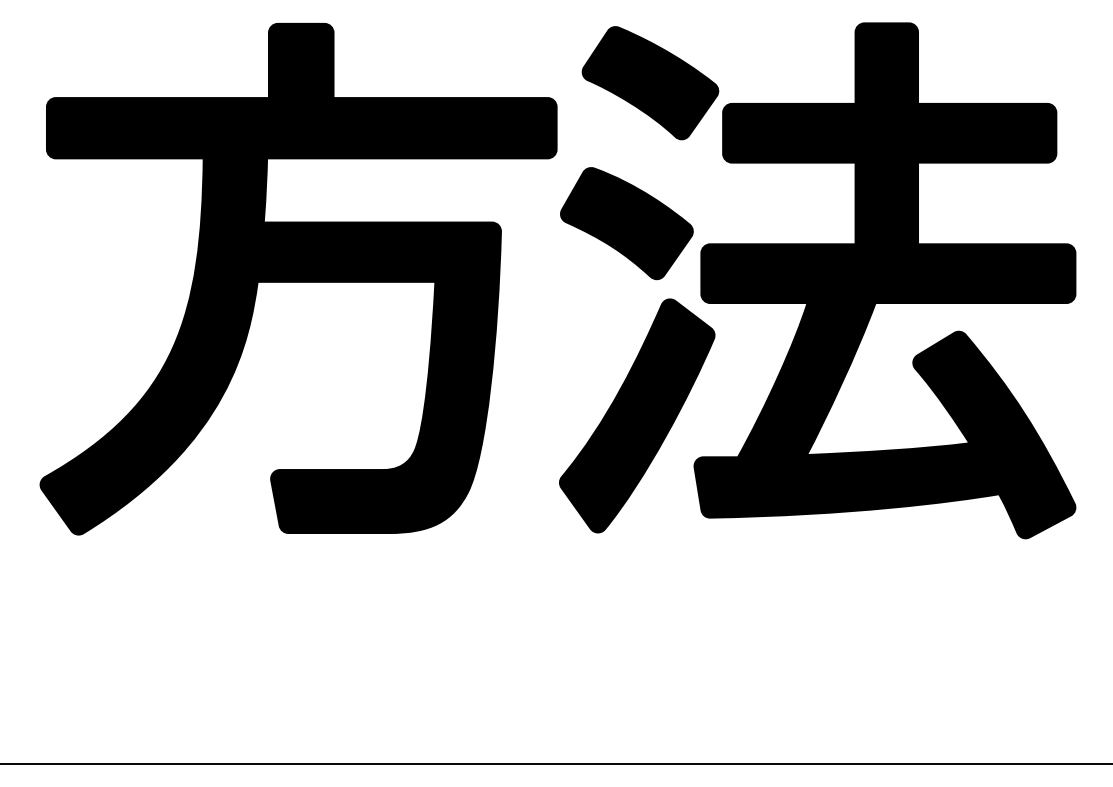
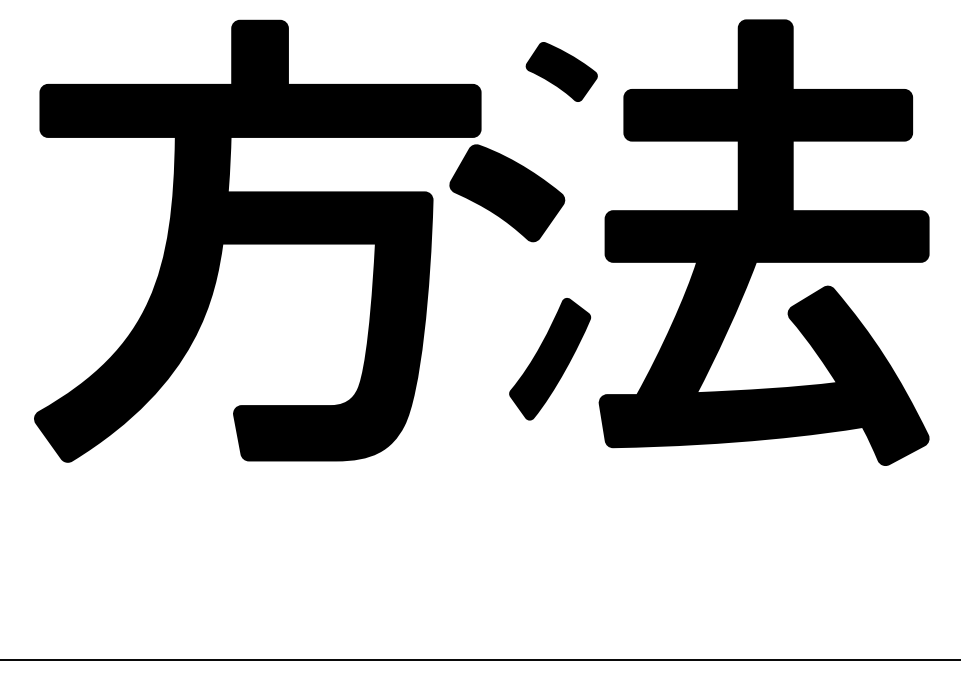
part: (650, 82) -> (561, 71), size x0.6
part: (627, 223) -> (507, 193), moved
part: (636, 414) -> (549, 358), size x0.6

